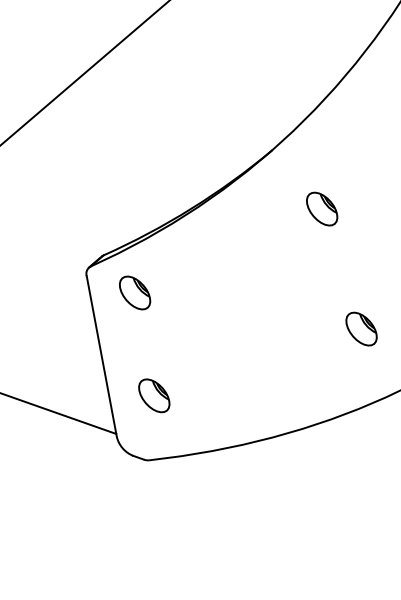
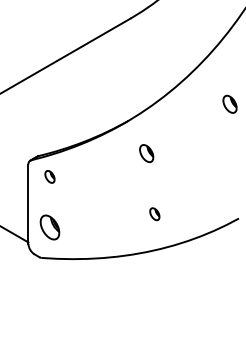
part: (133, 292) -> (49, 176), size x0.7
part: (360, 327) -> (154, 213), size x0.7
part: (153, 395) -> (49, 227), size x1.4

